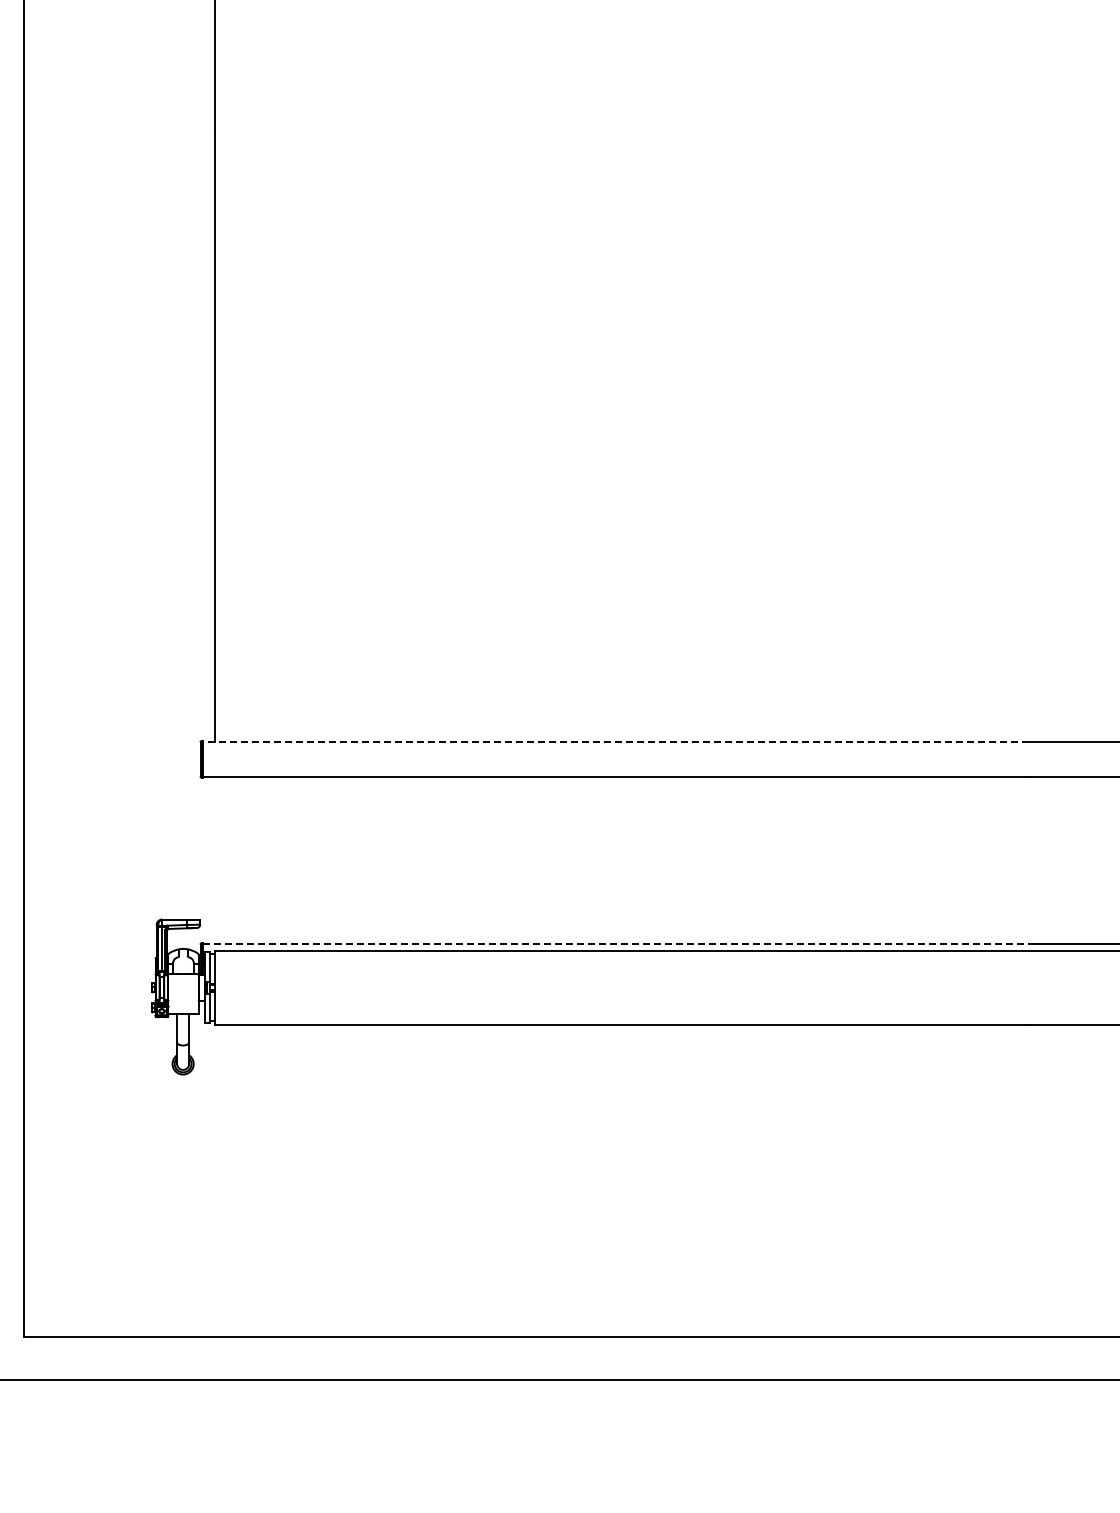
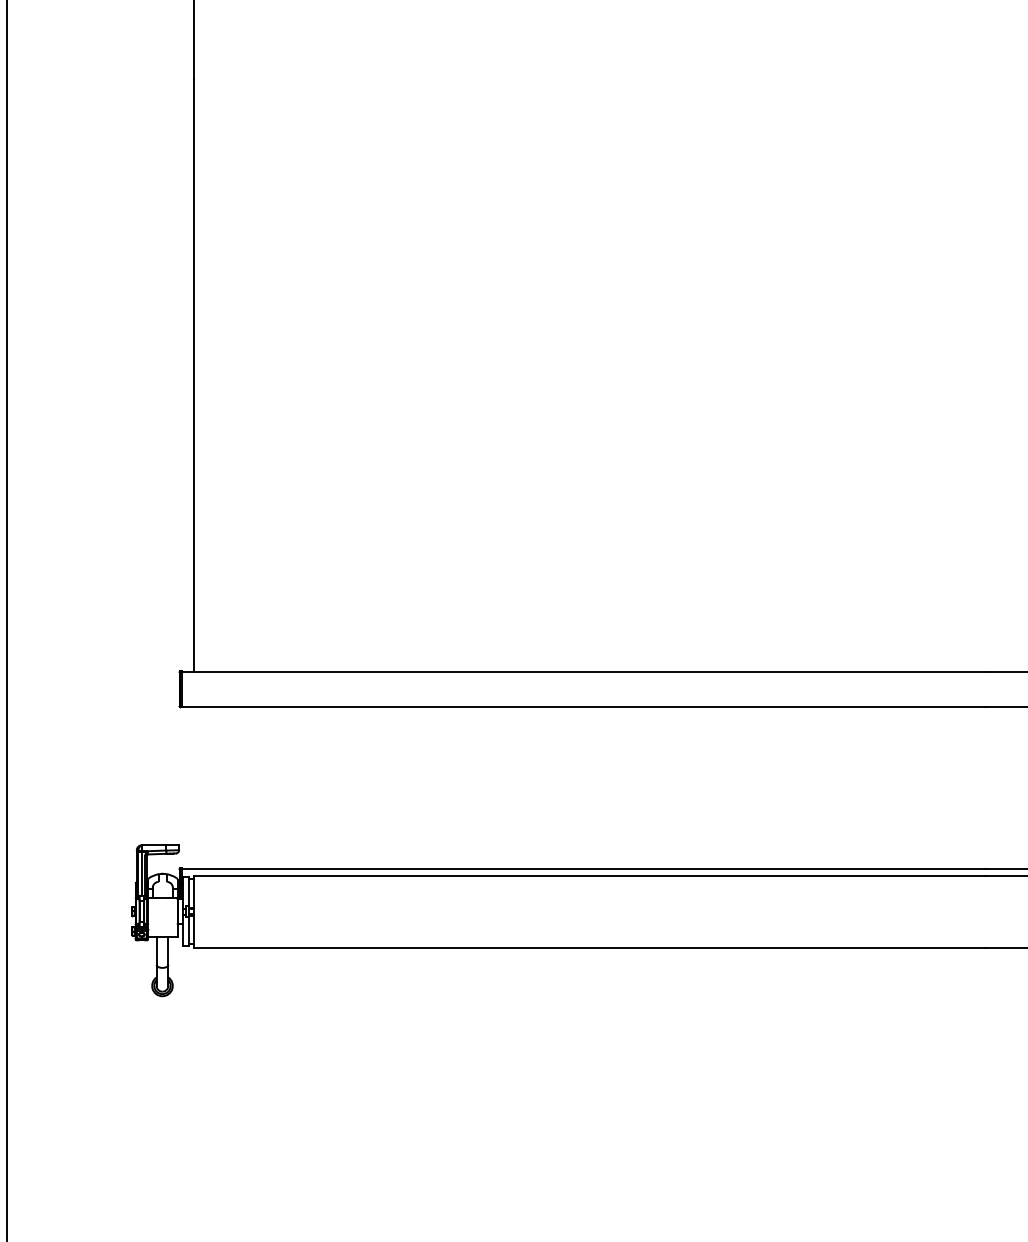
line: (616, 741) -> (584, 671), dashed -> solid
line: (616, 943) -> (584, 868), dashed -> solid

